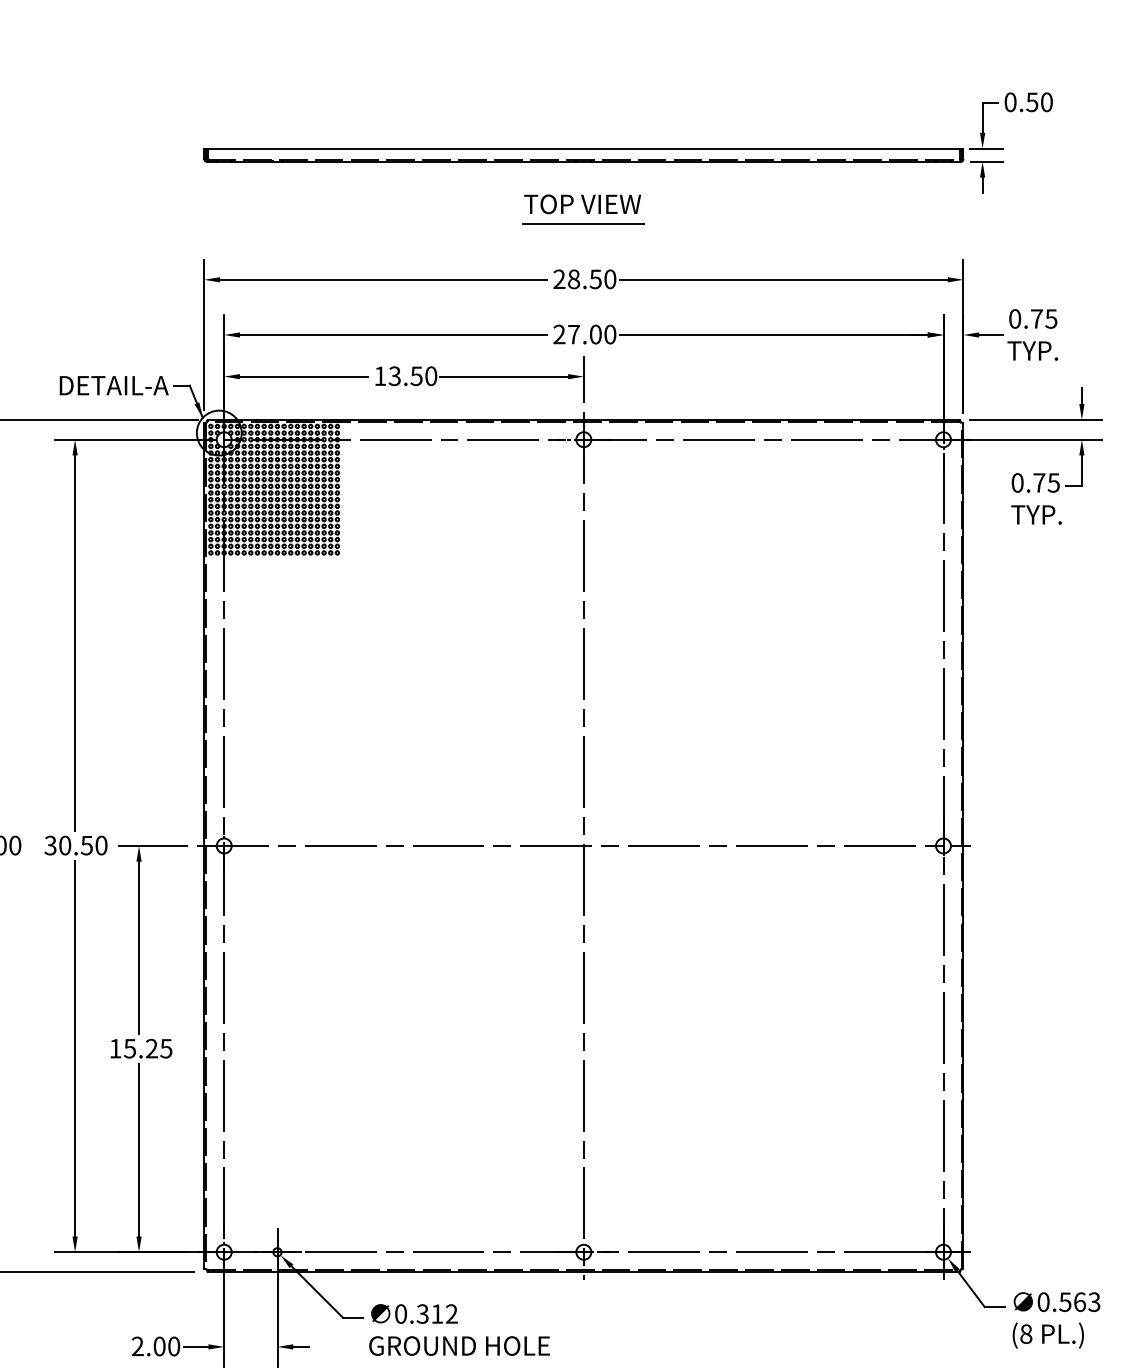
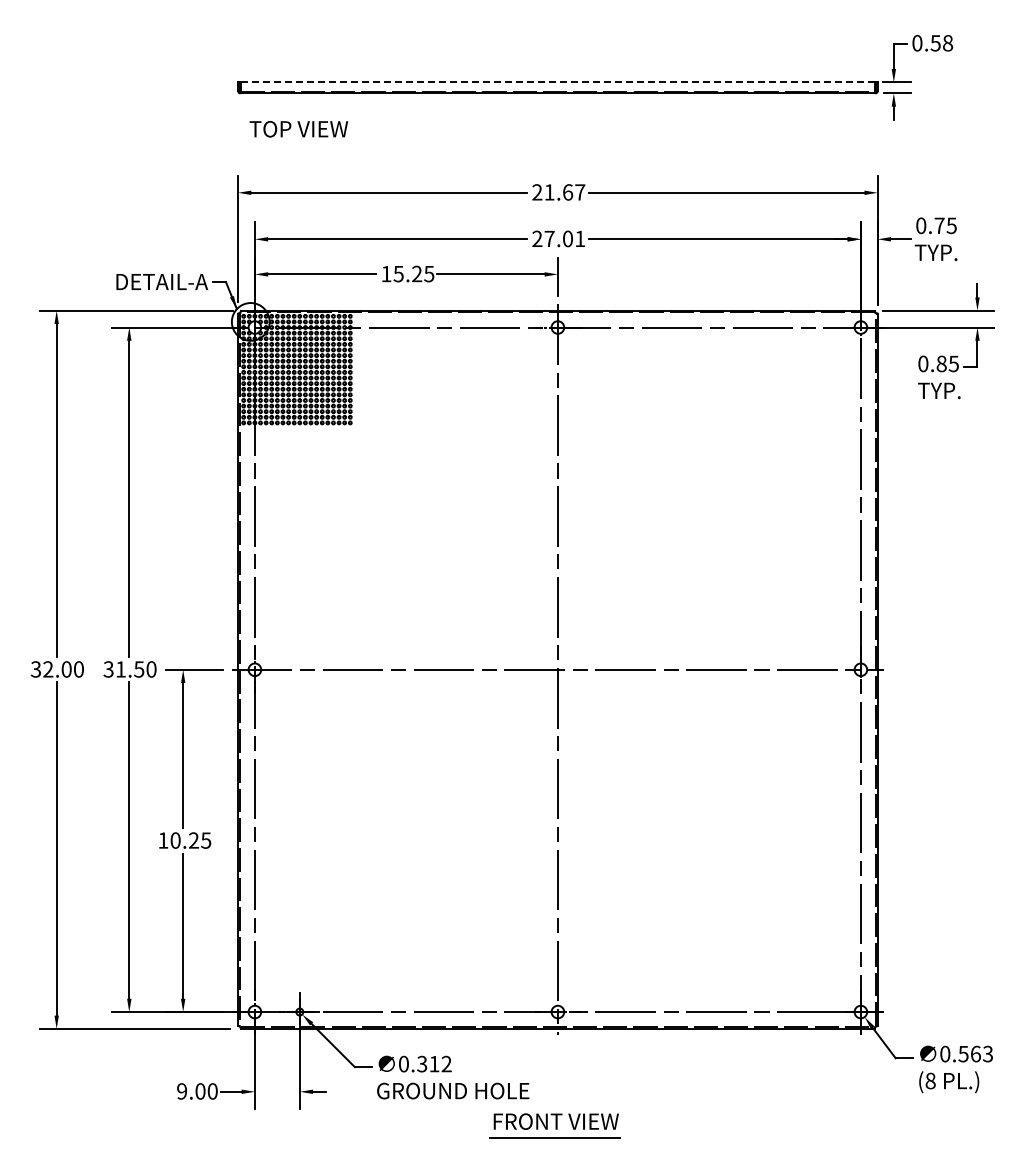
text: (1047, 102) -> (948, 43), 0.50 -> 0.58
line: (583, 148) -> (557, 82), solid -> dashed
text: (582, 204) -> (298, 129), moved
line: (583, 223) -> (557, 145), removed
text: (591, 279) -> (564, 192), 28.50 -> 21.67
text: (610, 334) -> (580, 238), 27.00 -> 27.01
text: (413, 375) -> (414, 273), 13.50 -> 15.25
text: (1039, 482) -> (941, 363), 0.75 -> 0.85
text: (64, 845) -> (120, 669), 30.50 -> 31.50
text: (129, 1048) -> (175, 840), 15.25 -> 10.25
text: (138, 1346) -> (182, 1091), 2.00 -> 9.00

